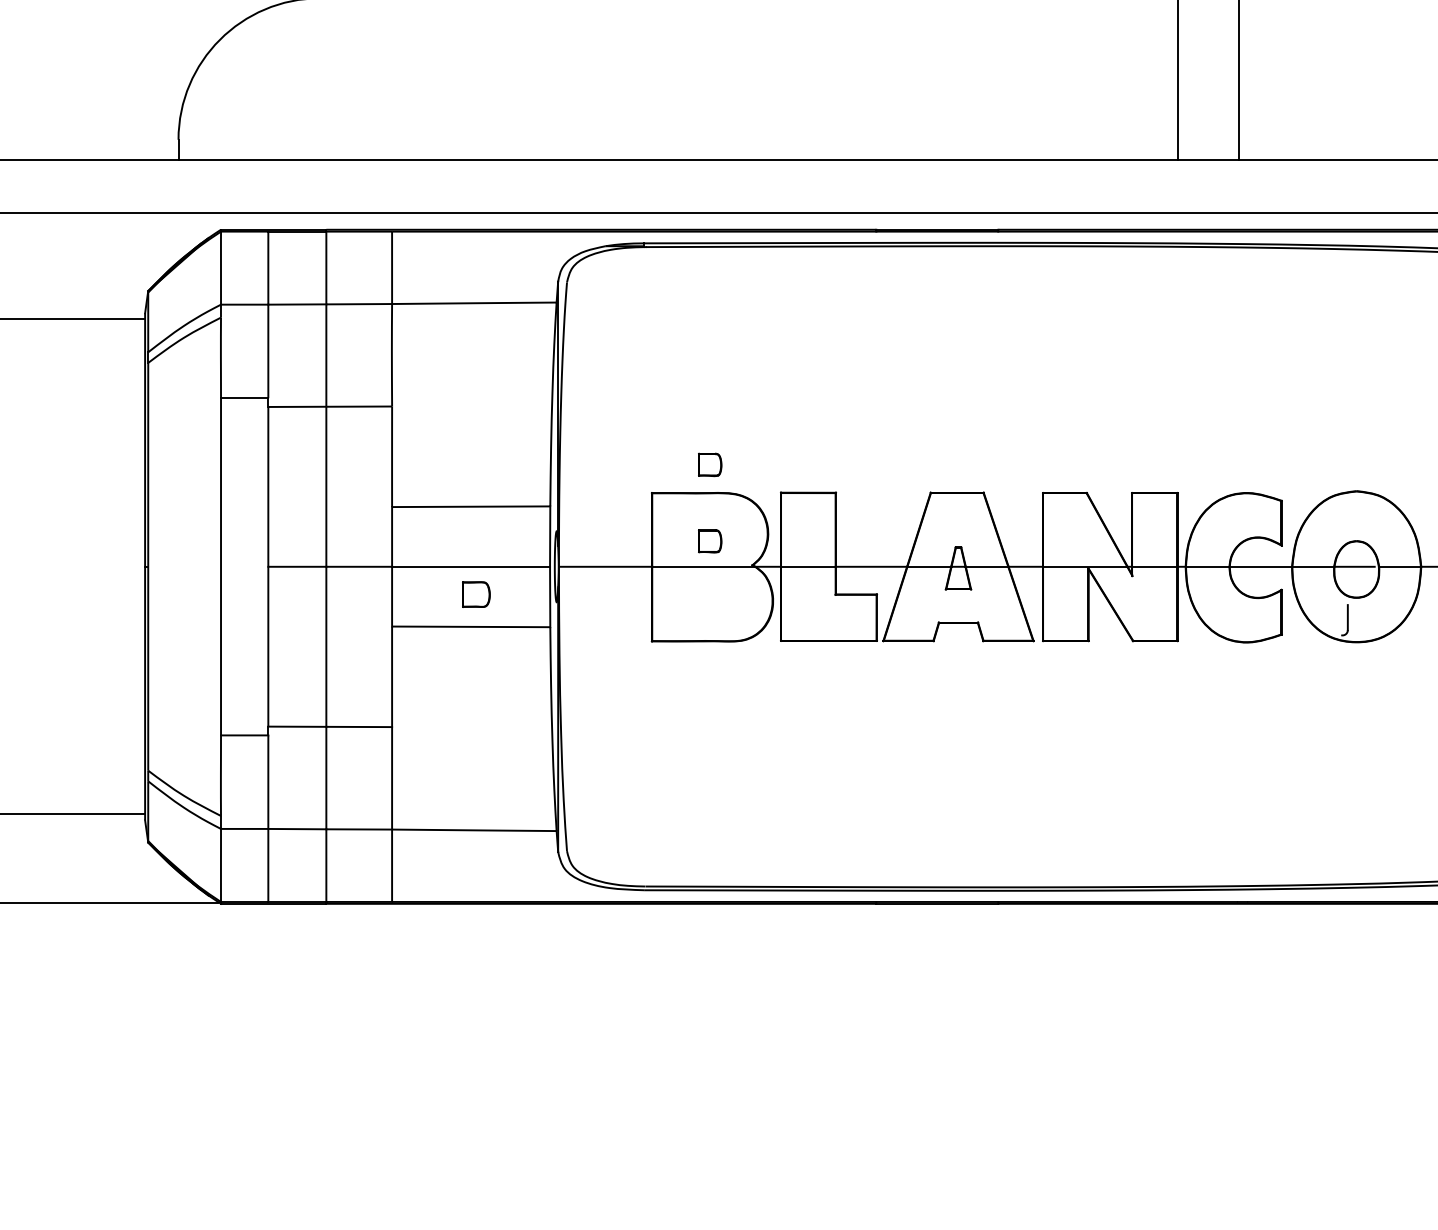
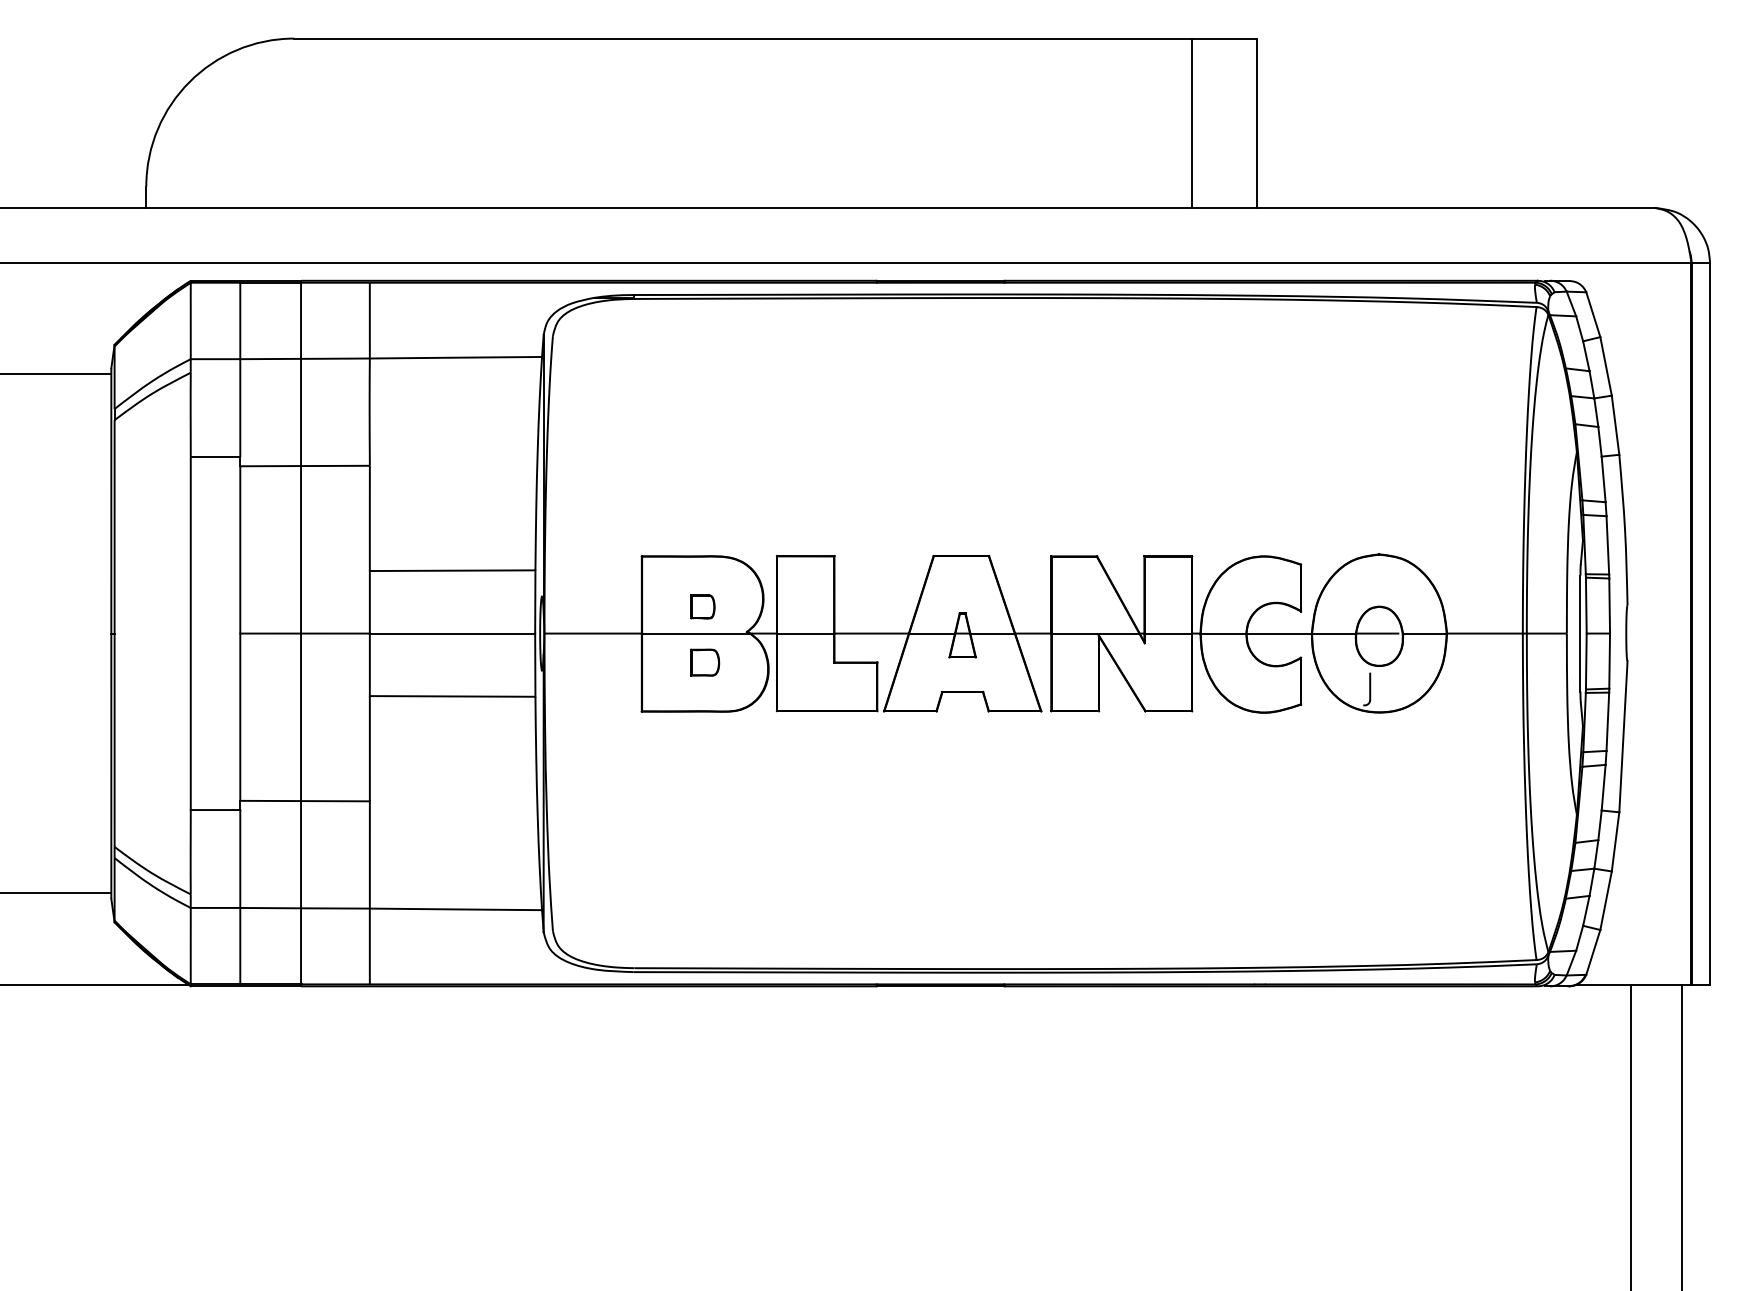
part: (709, 464) -> (702, 526), removed
part: (476, 594) -> (705, 662), moved

